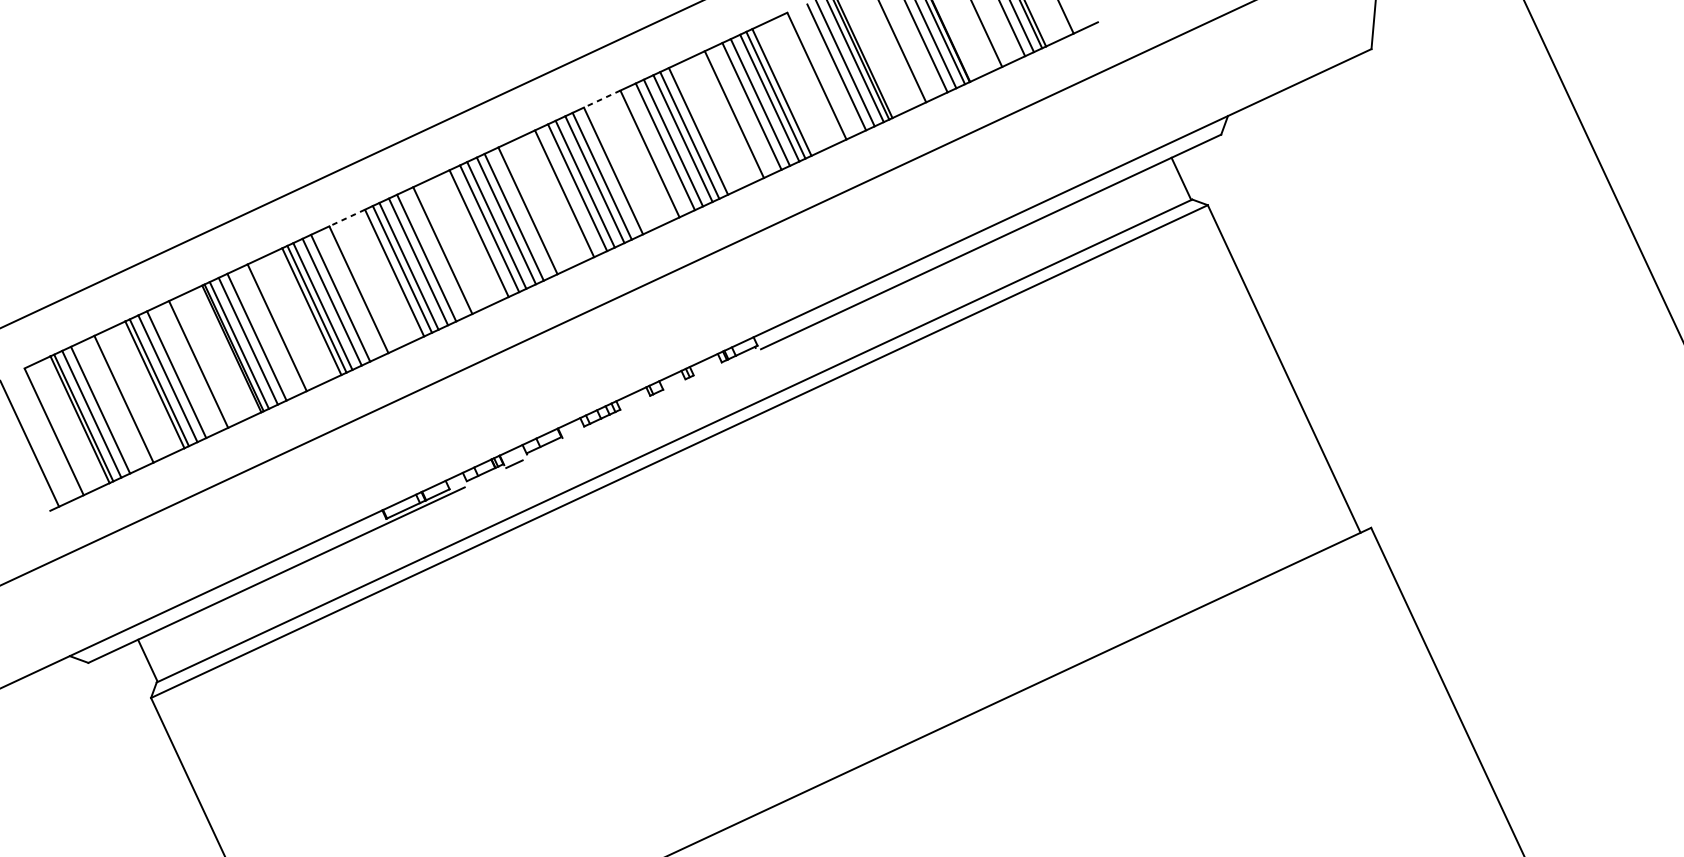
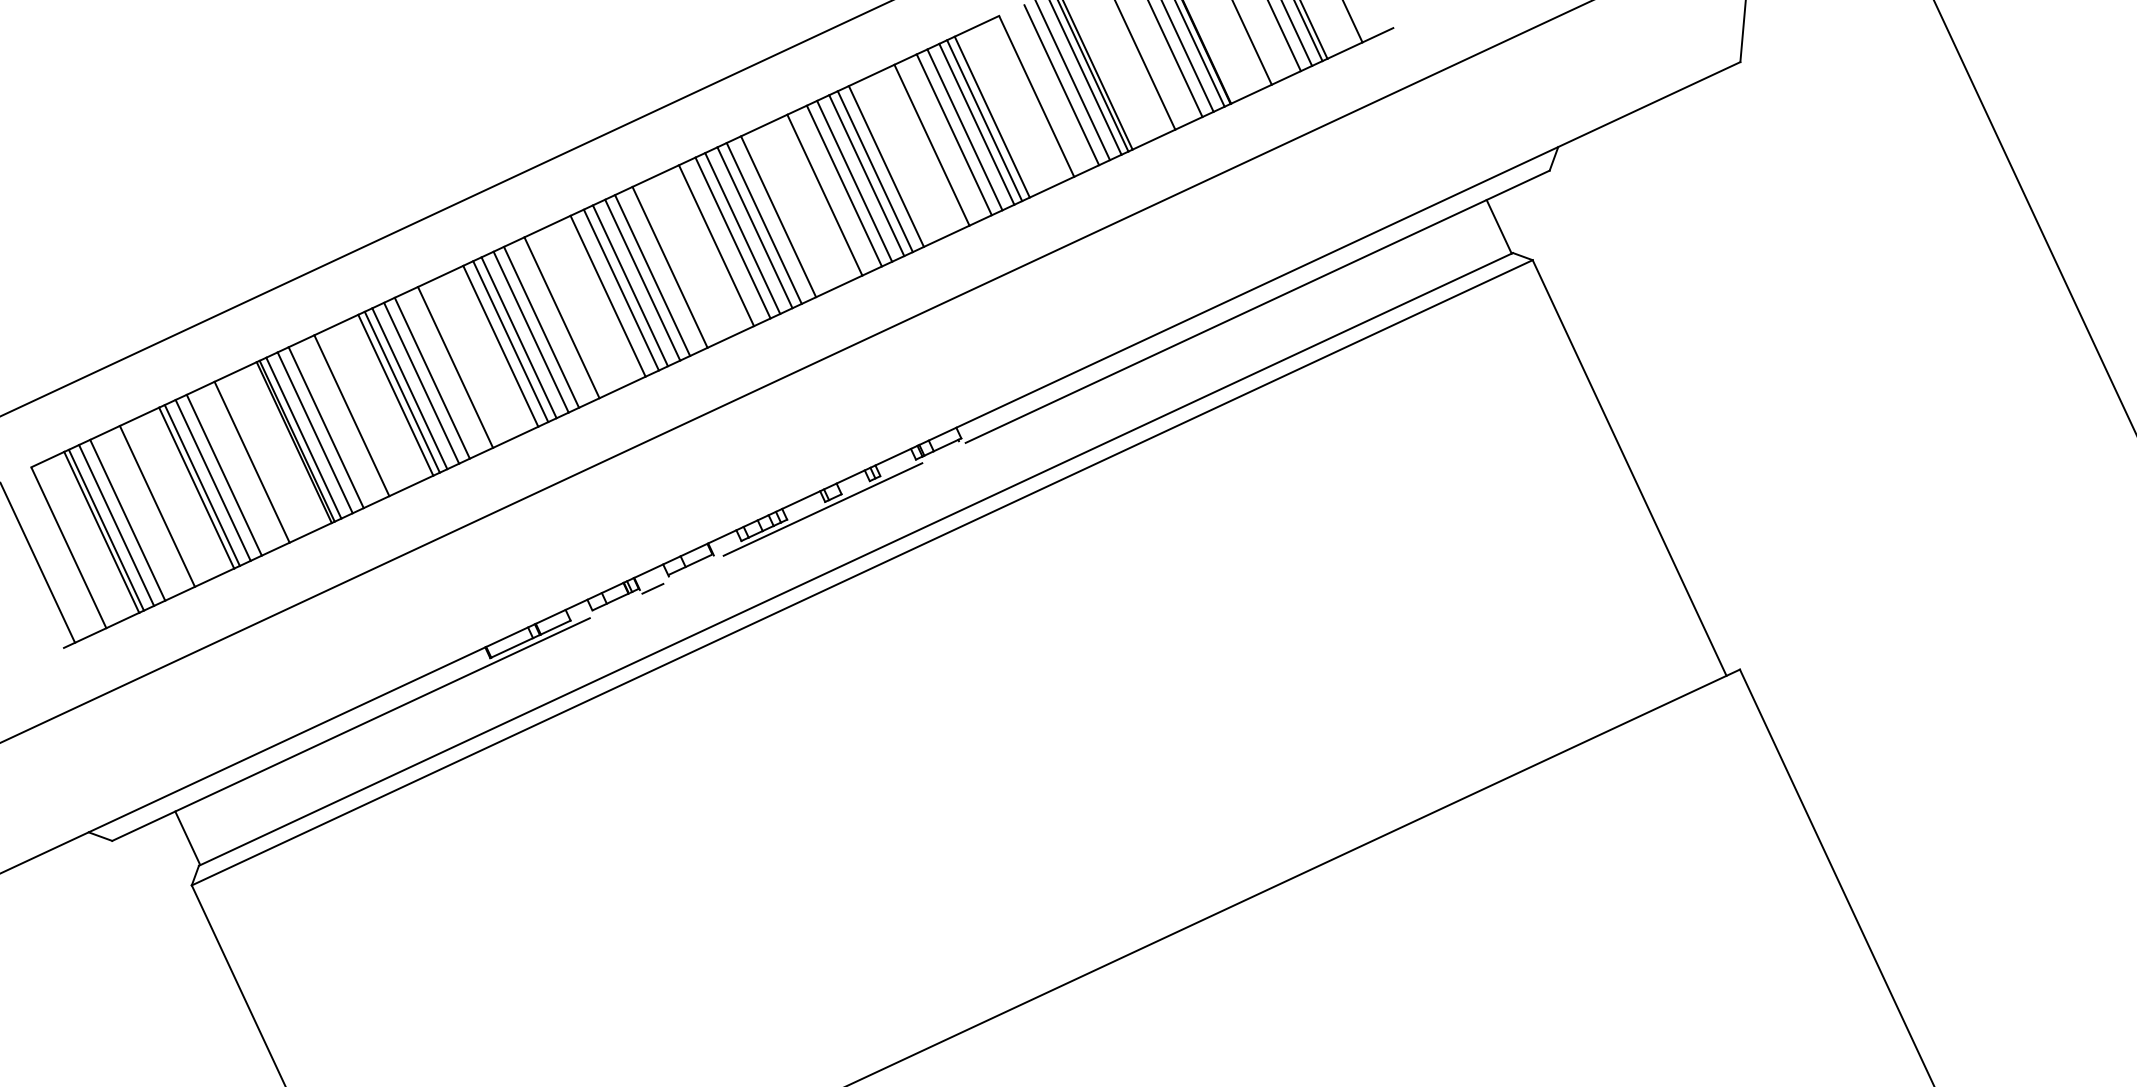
line: (602, 99) -> (764, 125), dashed -> solid
line: (347, 218) -> (440, 276), dashed -> solid
line: (648, 401) -> (822, 509), added

